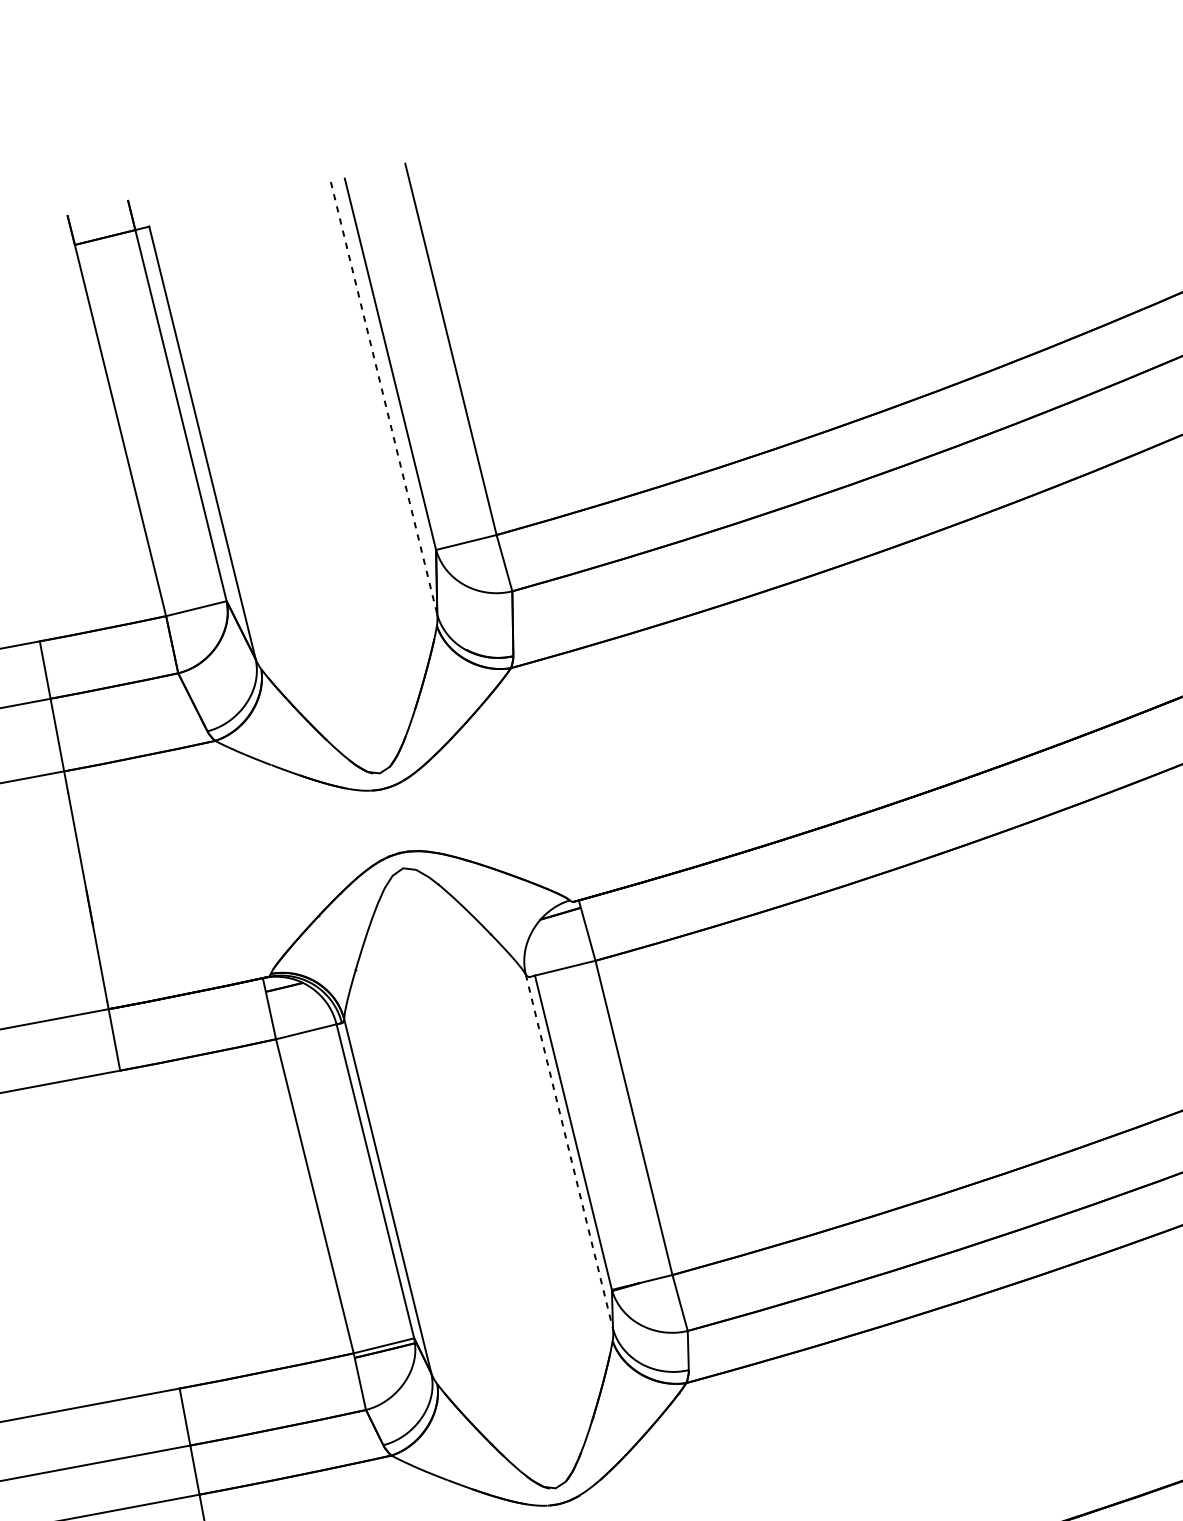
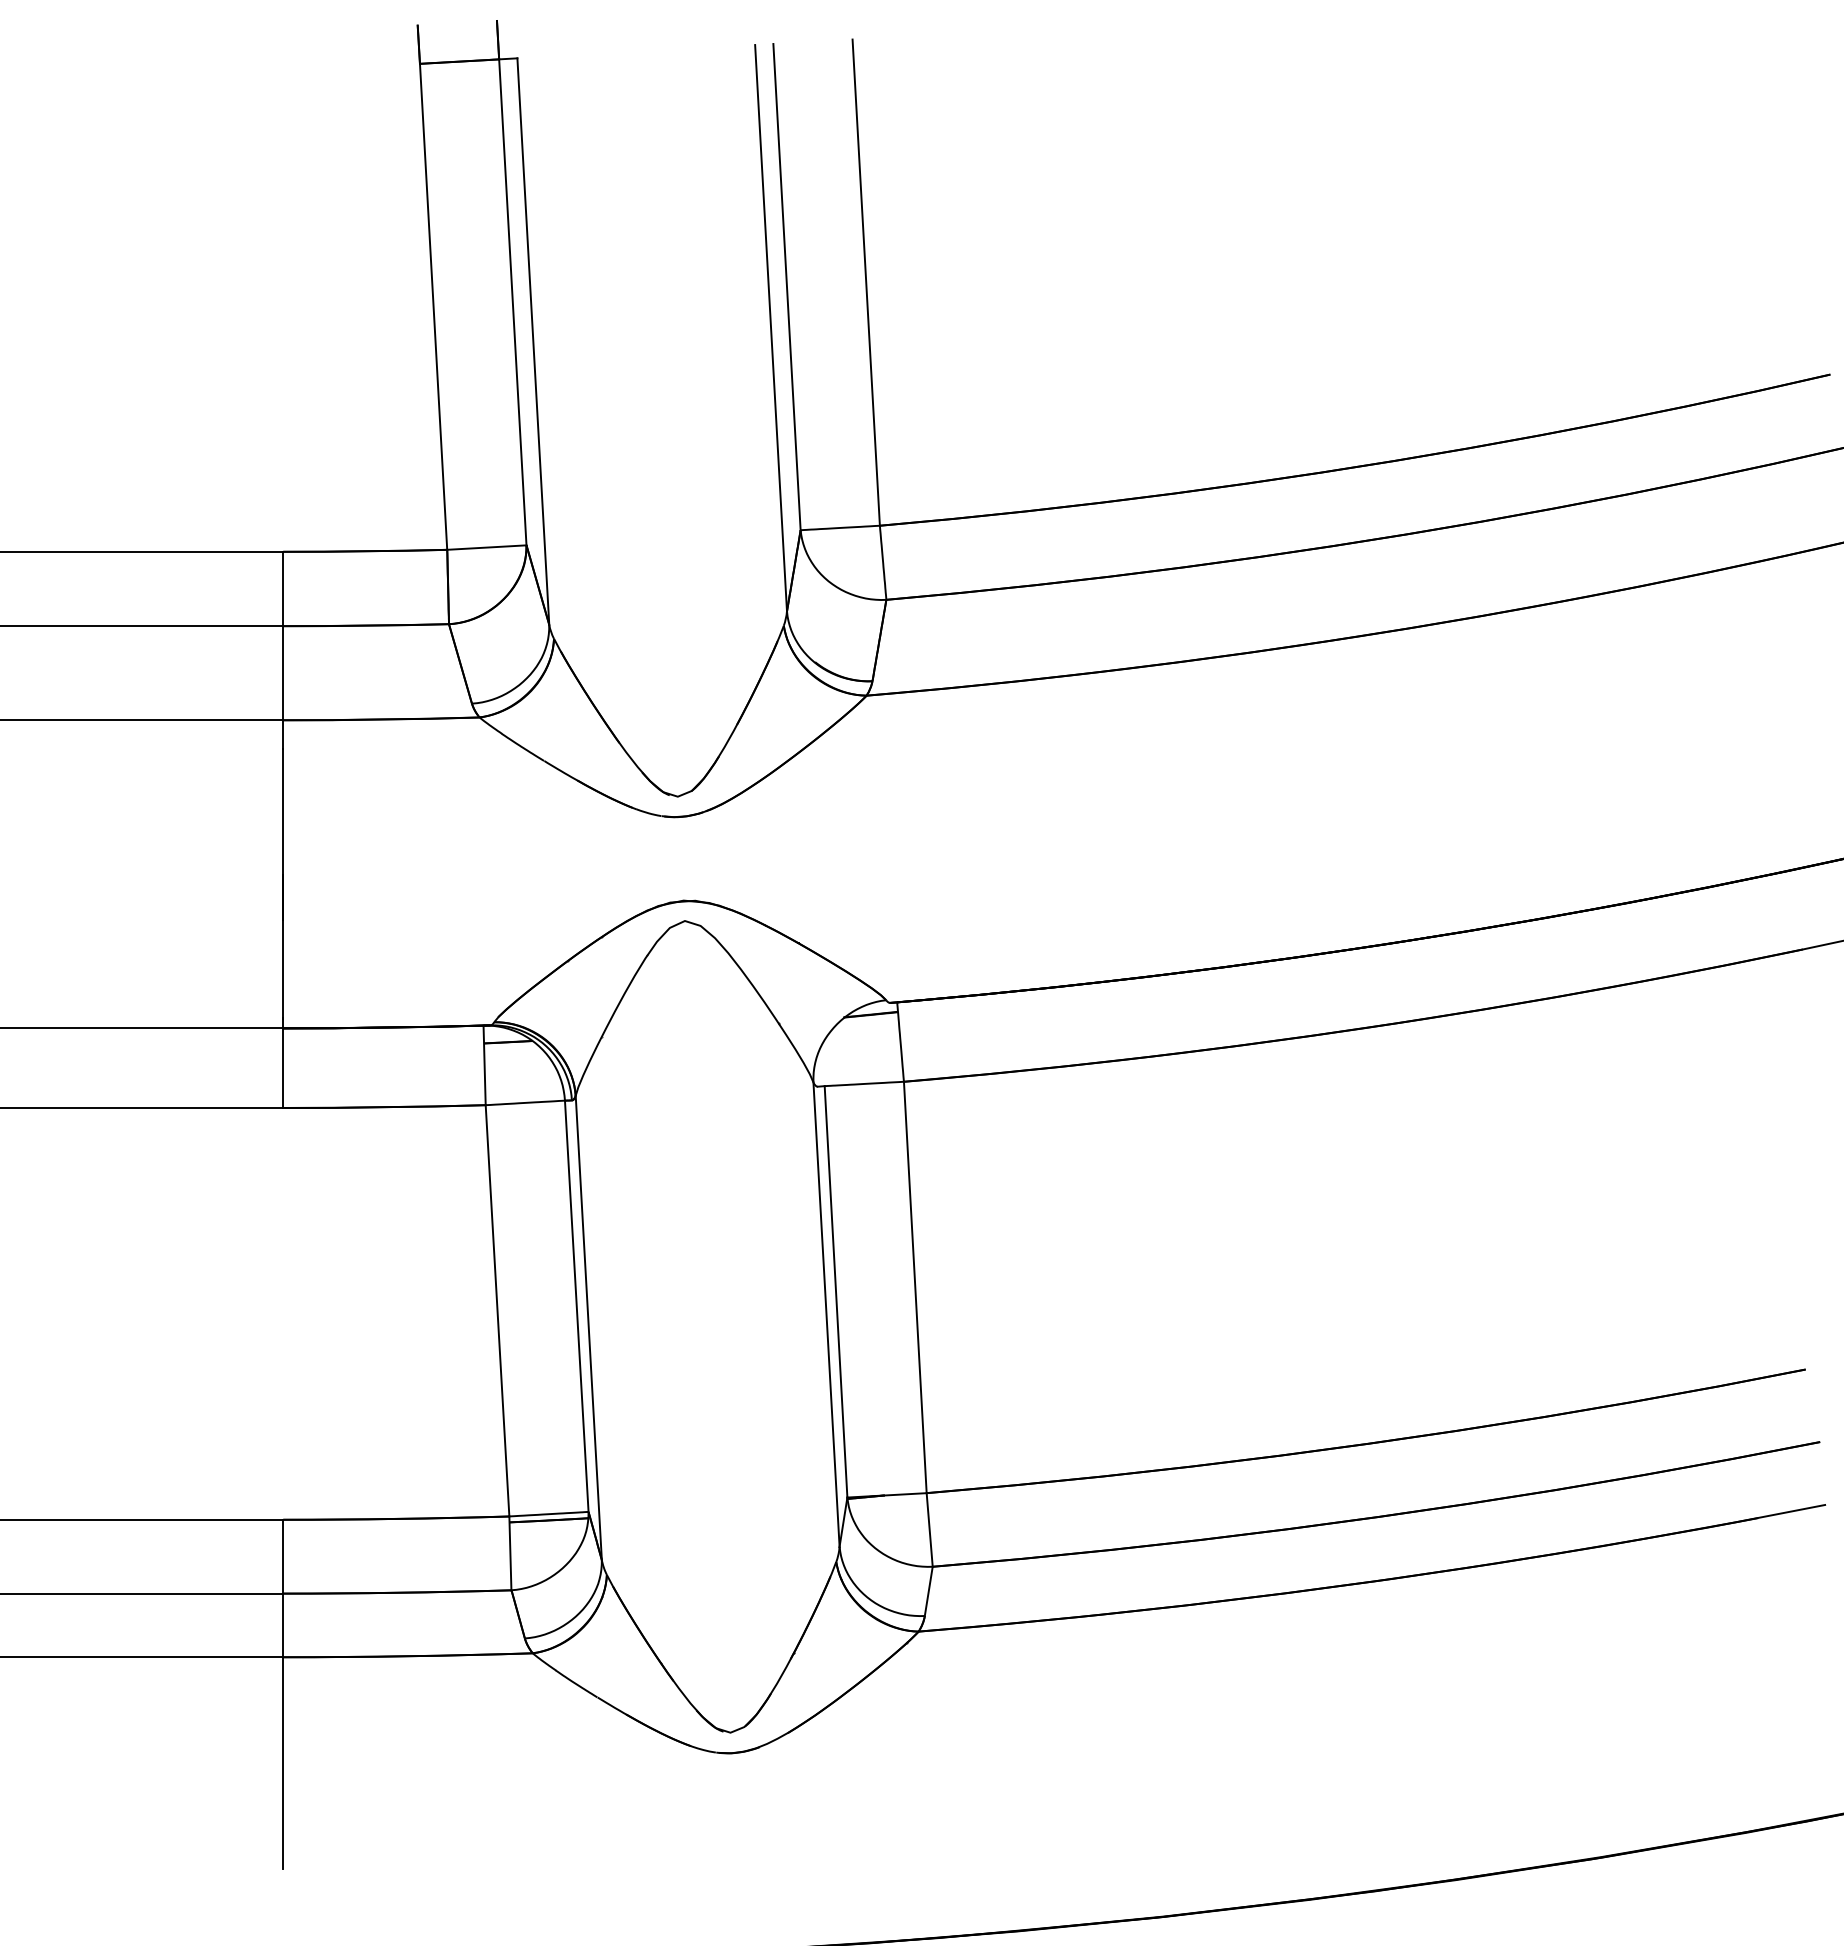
line: (384, 398) -> (771, 328), dashed -> solid
line: (569, 1151) -> (826, 1314), dashed -> solid

